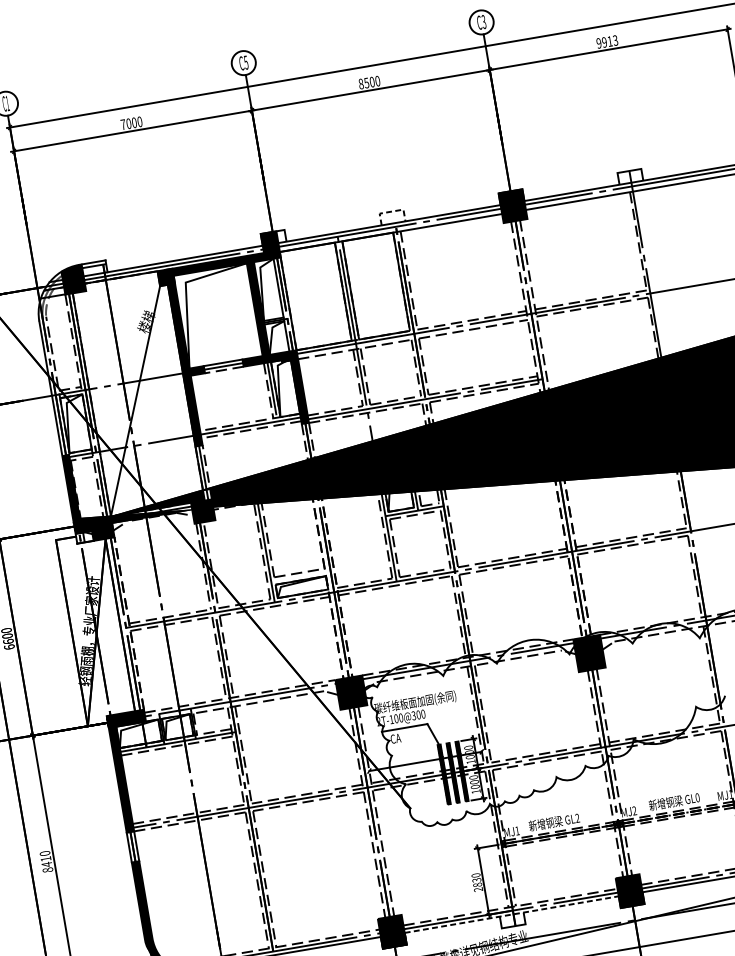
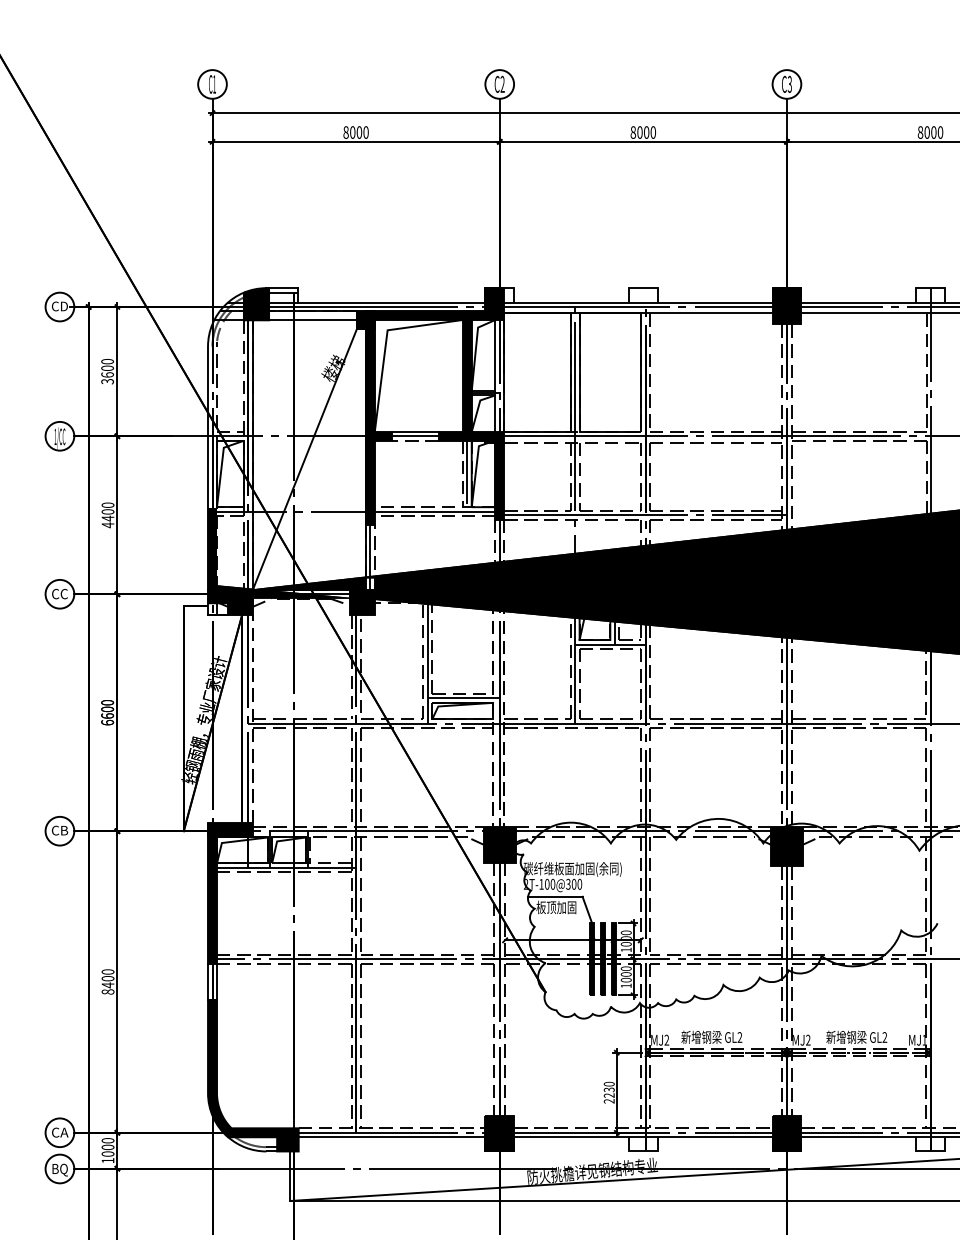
text: (607, 41) -> (930, 132), 9913 -> 8000
text: (245, 61) -> (502, 83), C5 -> C2
text: (366, 83) -> (639, 132), 8500 -> 8000
text: (122, 124) -> (345, 132), 7000 -> 8000
line: (391, 211) -> (643, 288), dashed -> solid
line: (122, 284) -> (312, 319), added
line: (300, 576) -> (463, 698), added
text: (407, 736) -> (556, 907), CA -> 板顶加固
text: (697, 797) -> (884, 1037), GL0 -> GL2
text: (517, 830) -> (666, 1039), MJ1 -> MJ2
text: (45, 858) -> (107, 978), 8410 -> 8400
text: (476, 884) -> (608, 1095), 2830 -> 2230
line: (511, 914) -> (643, 1137), dashed -> solid

